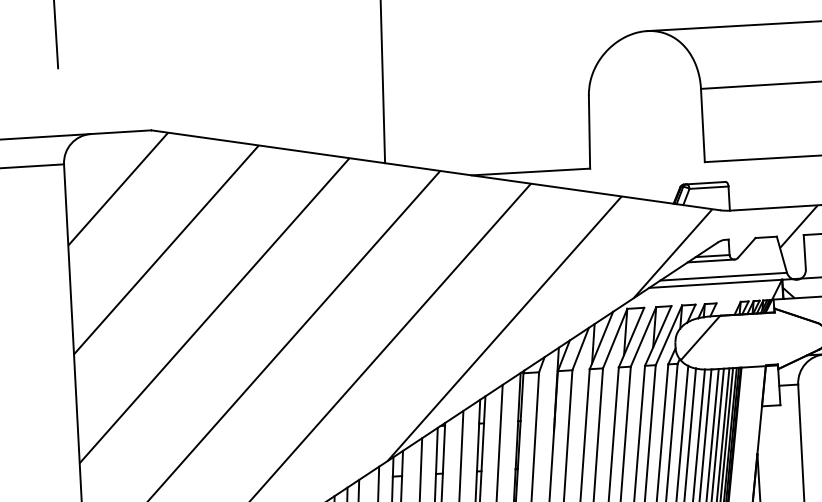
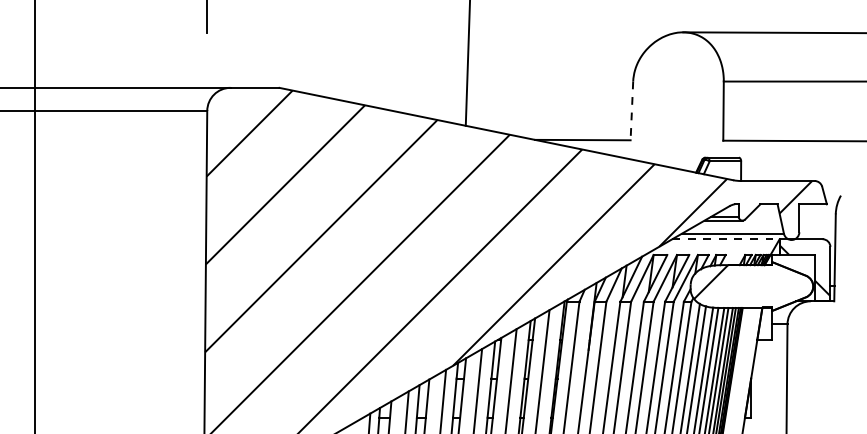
line: (589, 132) -> (631, 111), solid -> dashed
line: (716, 284) -> (726, 239), solid -> dashed

